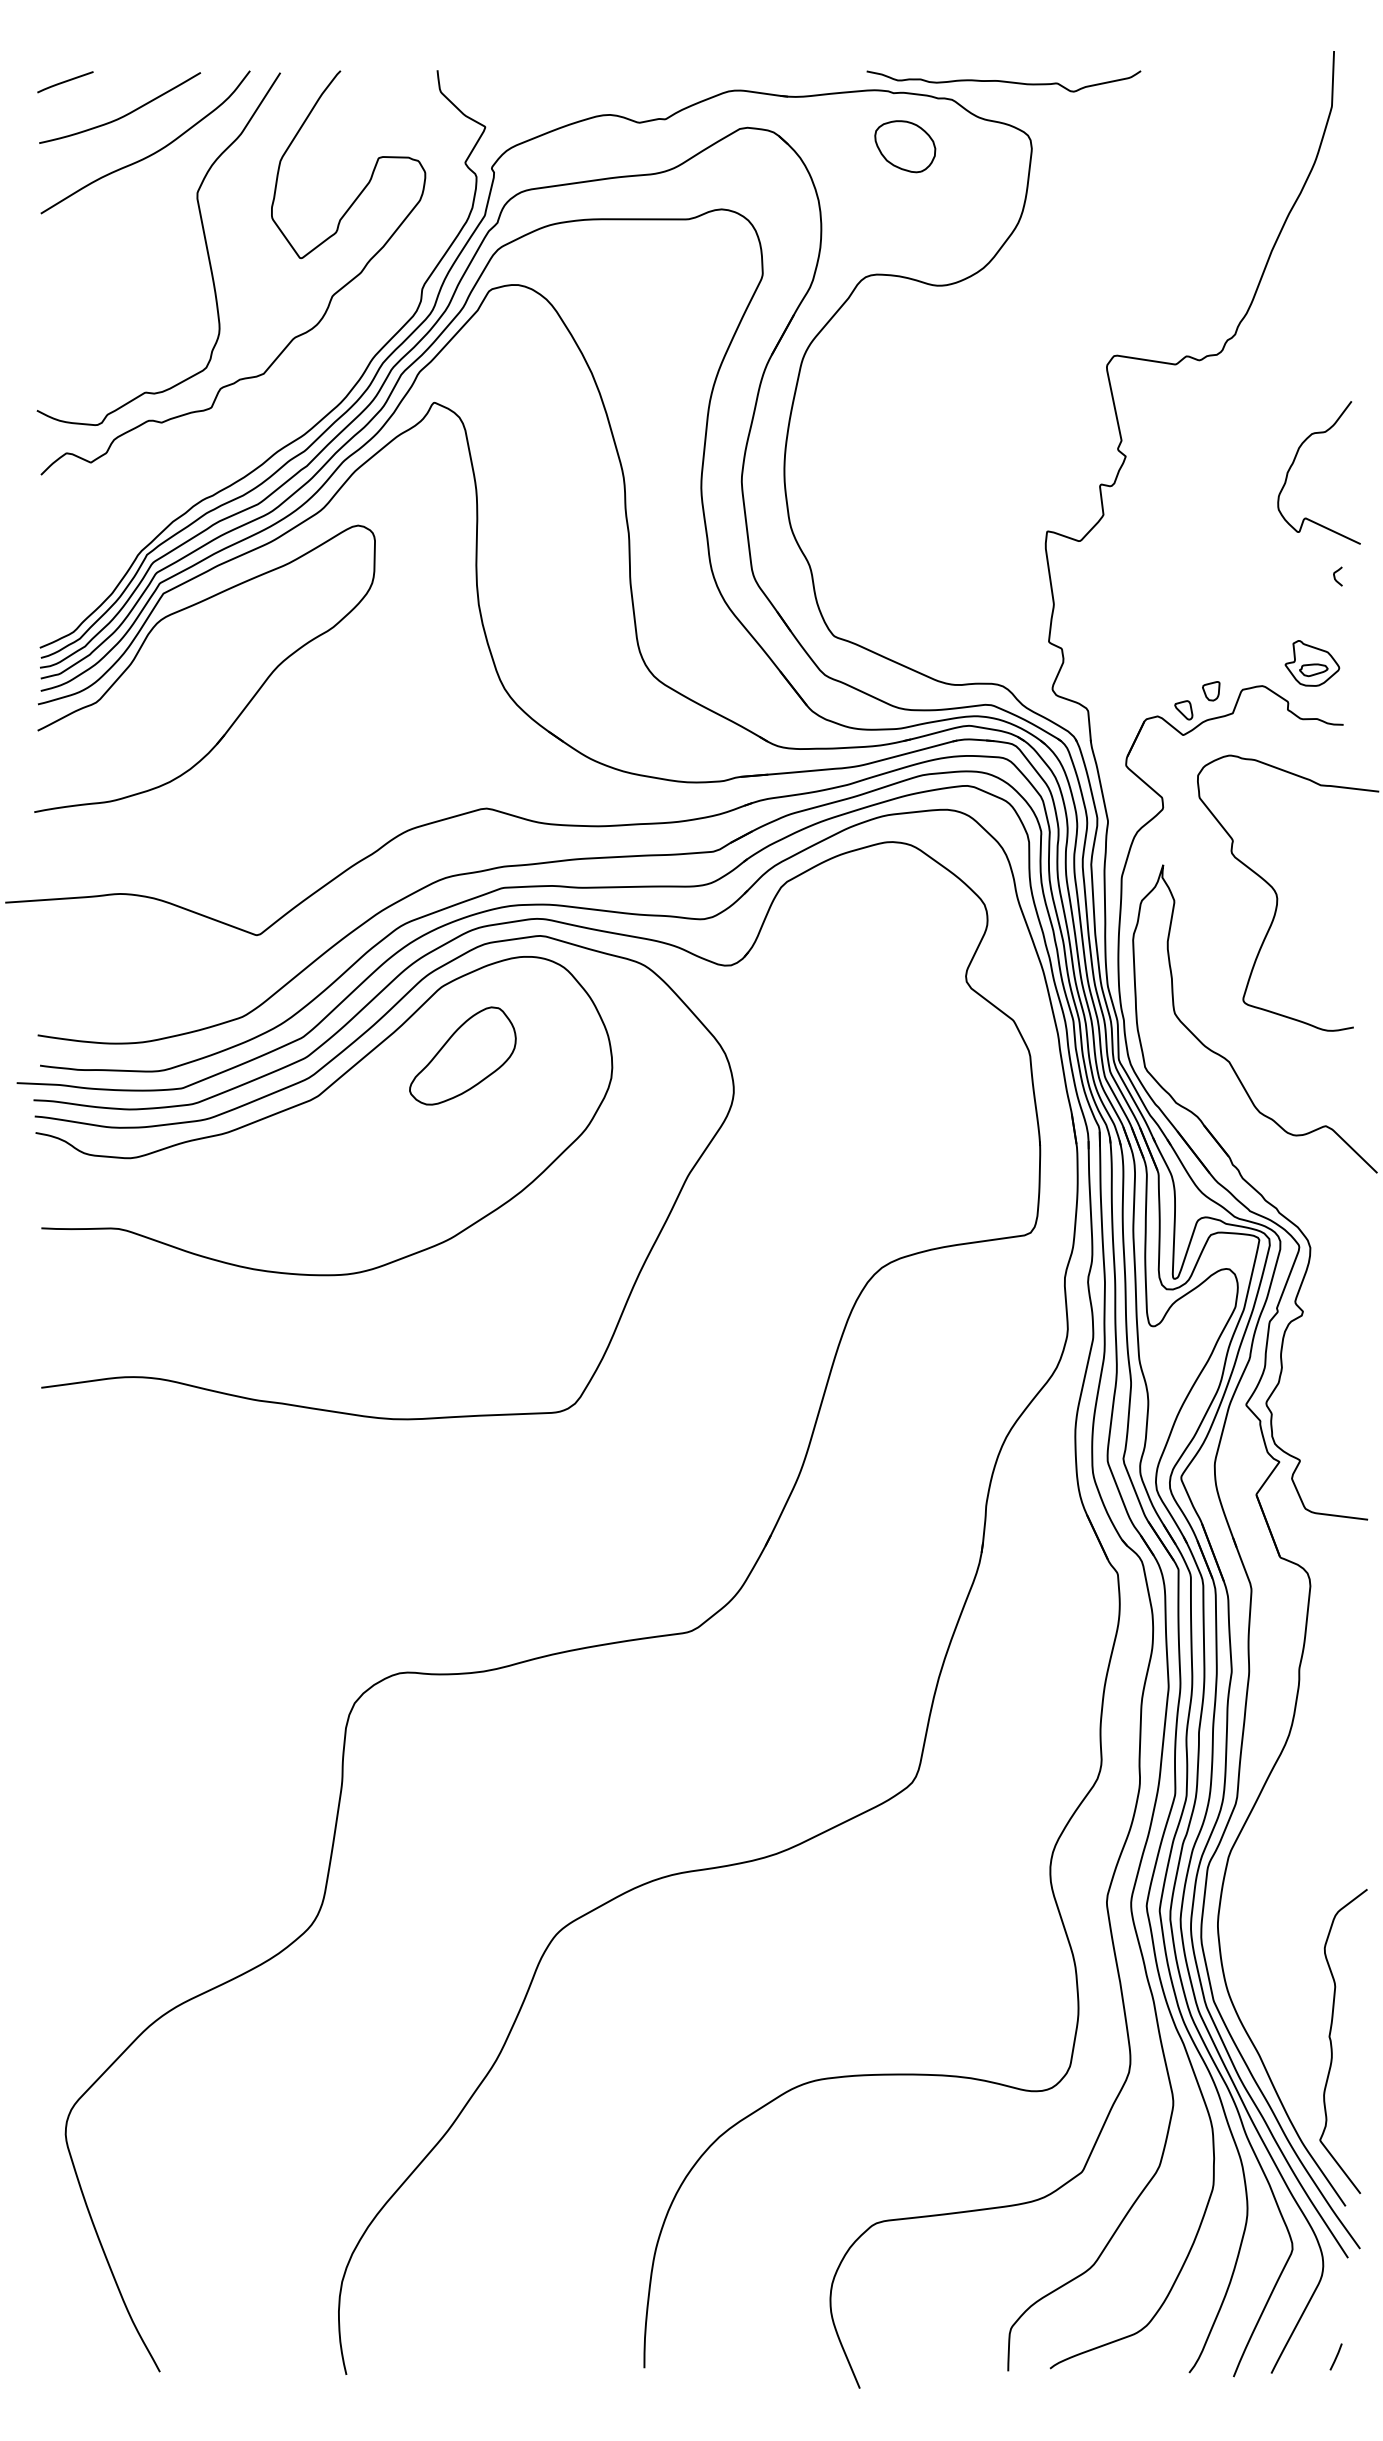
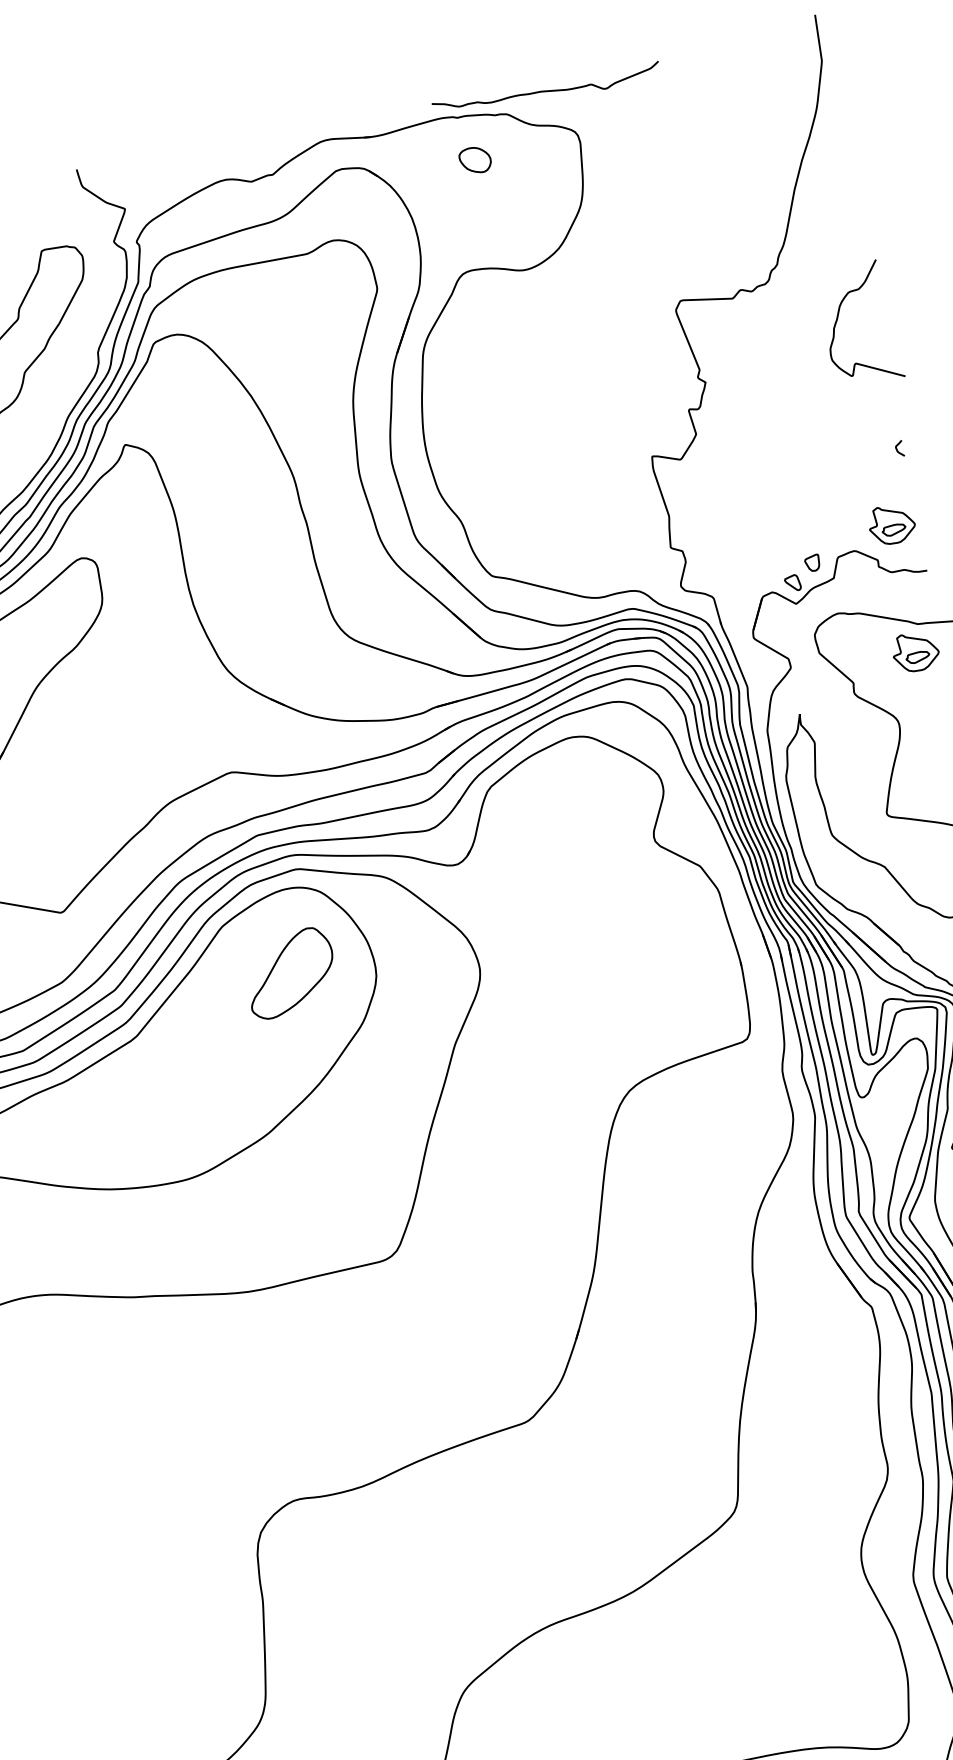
part: (905, 146) -> (475, 160), size x0.6
curve: (1294, 462) -> (838, 319), moved
part: (1312, 817) -> (915, 652), added
part: (462, 1055) -> (290, 972), moved

